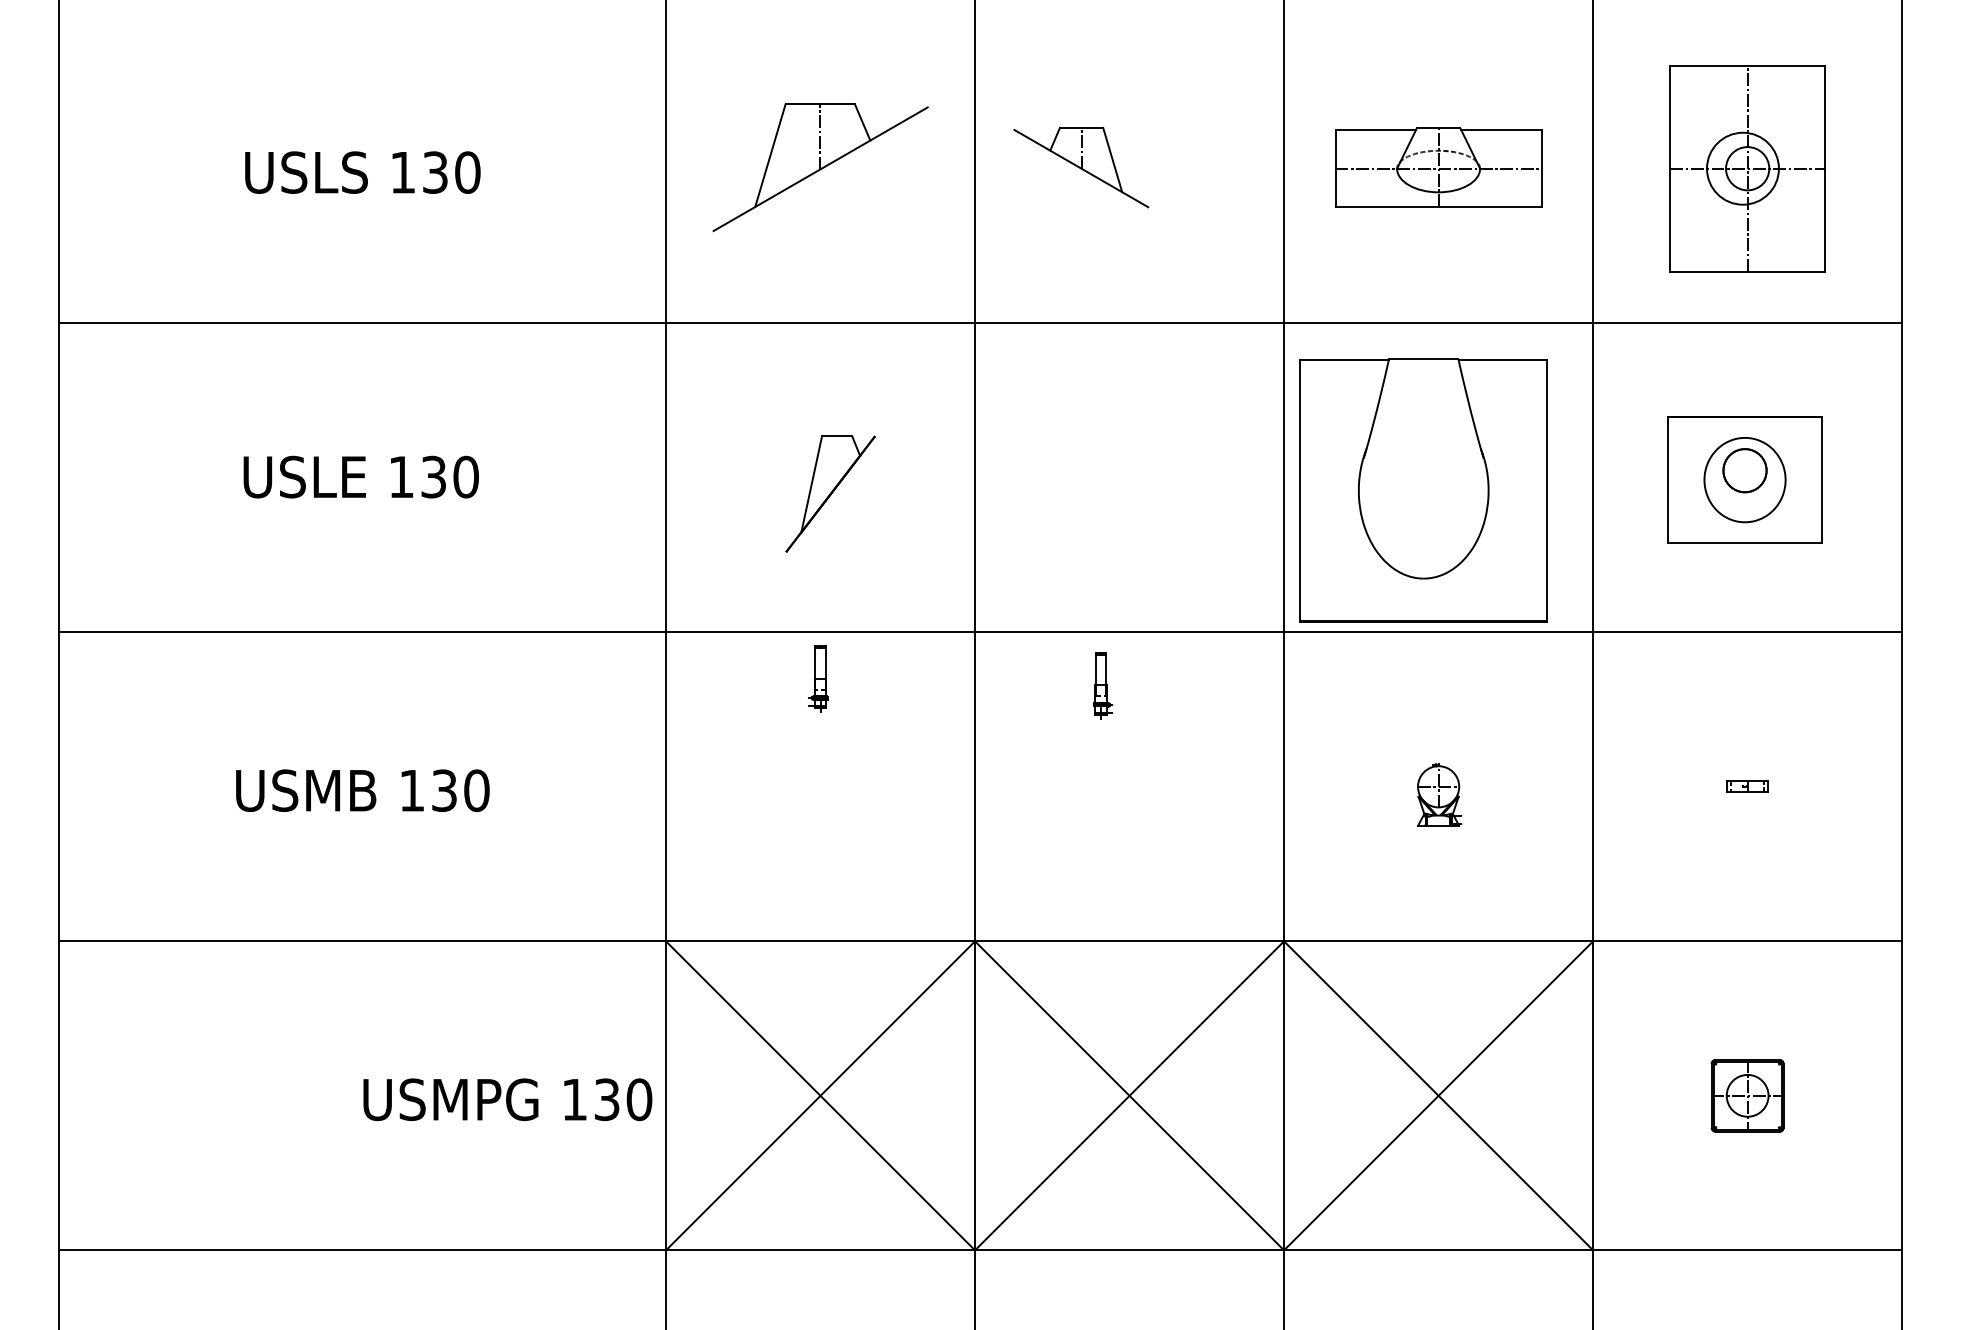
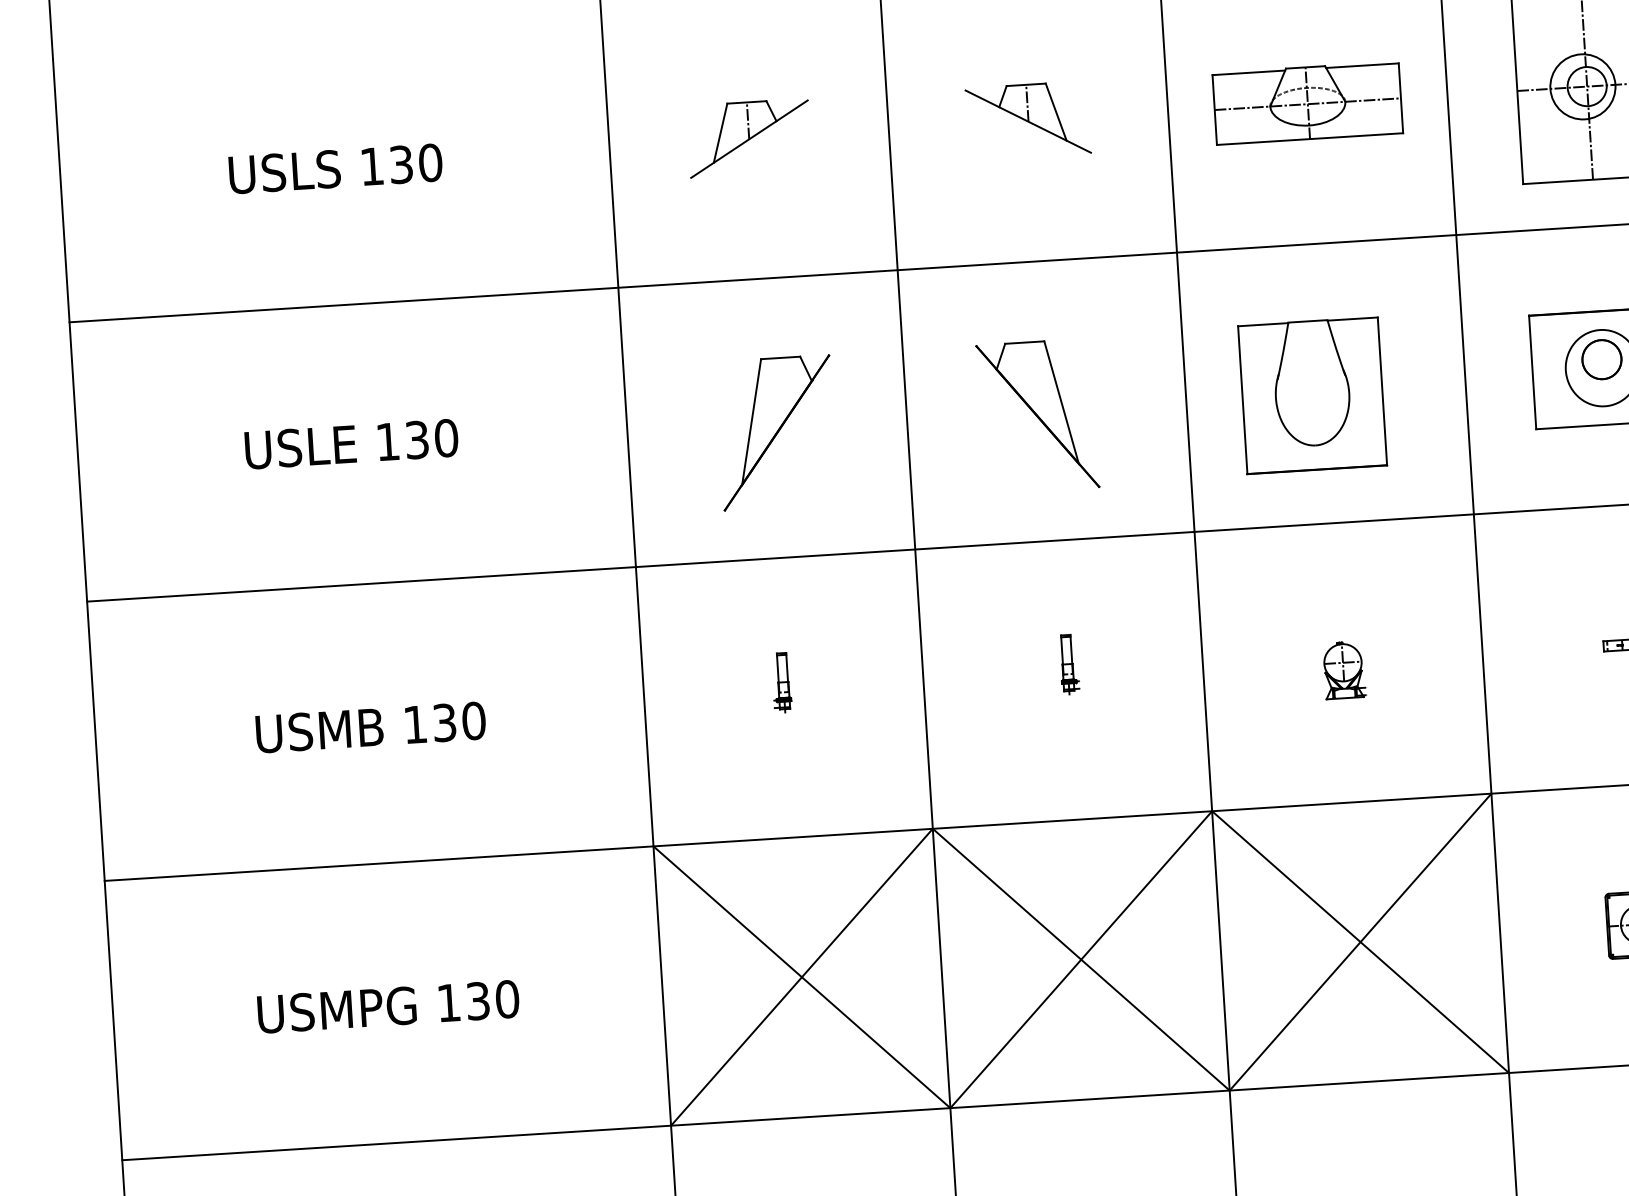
part: (820, 167) -> (749, 138), size x0.62
part: (1081, 167) -> (1028, 120), moved
part: (1423, 489) -> (1312, 394), size x0.62
part: (830, 493) -> (776, 432), size x1.43
part: (1119, 493) -> (1037, 415), added
part: (818, 678) -> (781, 682), moved
part: (1103, 685) -> (1069, 664), moved
text: (507, 1099) -> (388, 1006), moved

